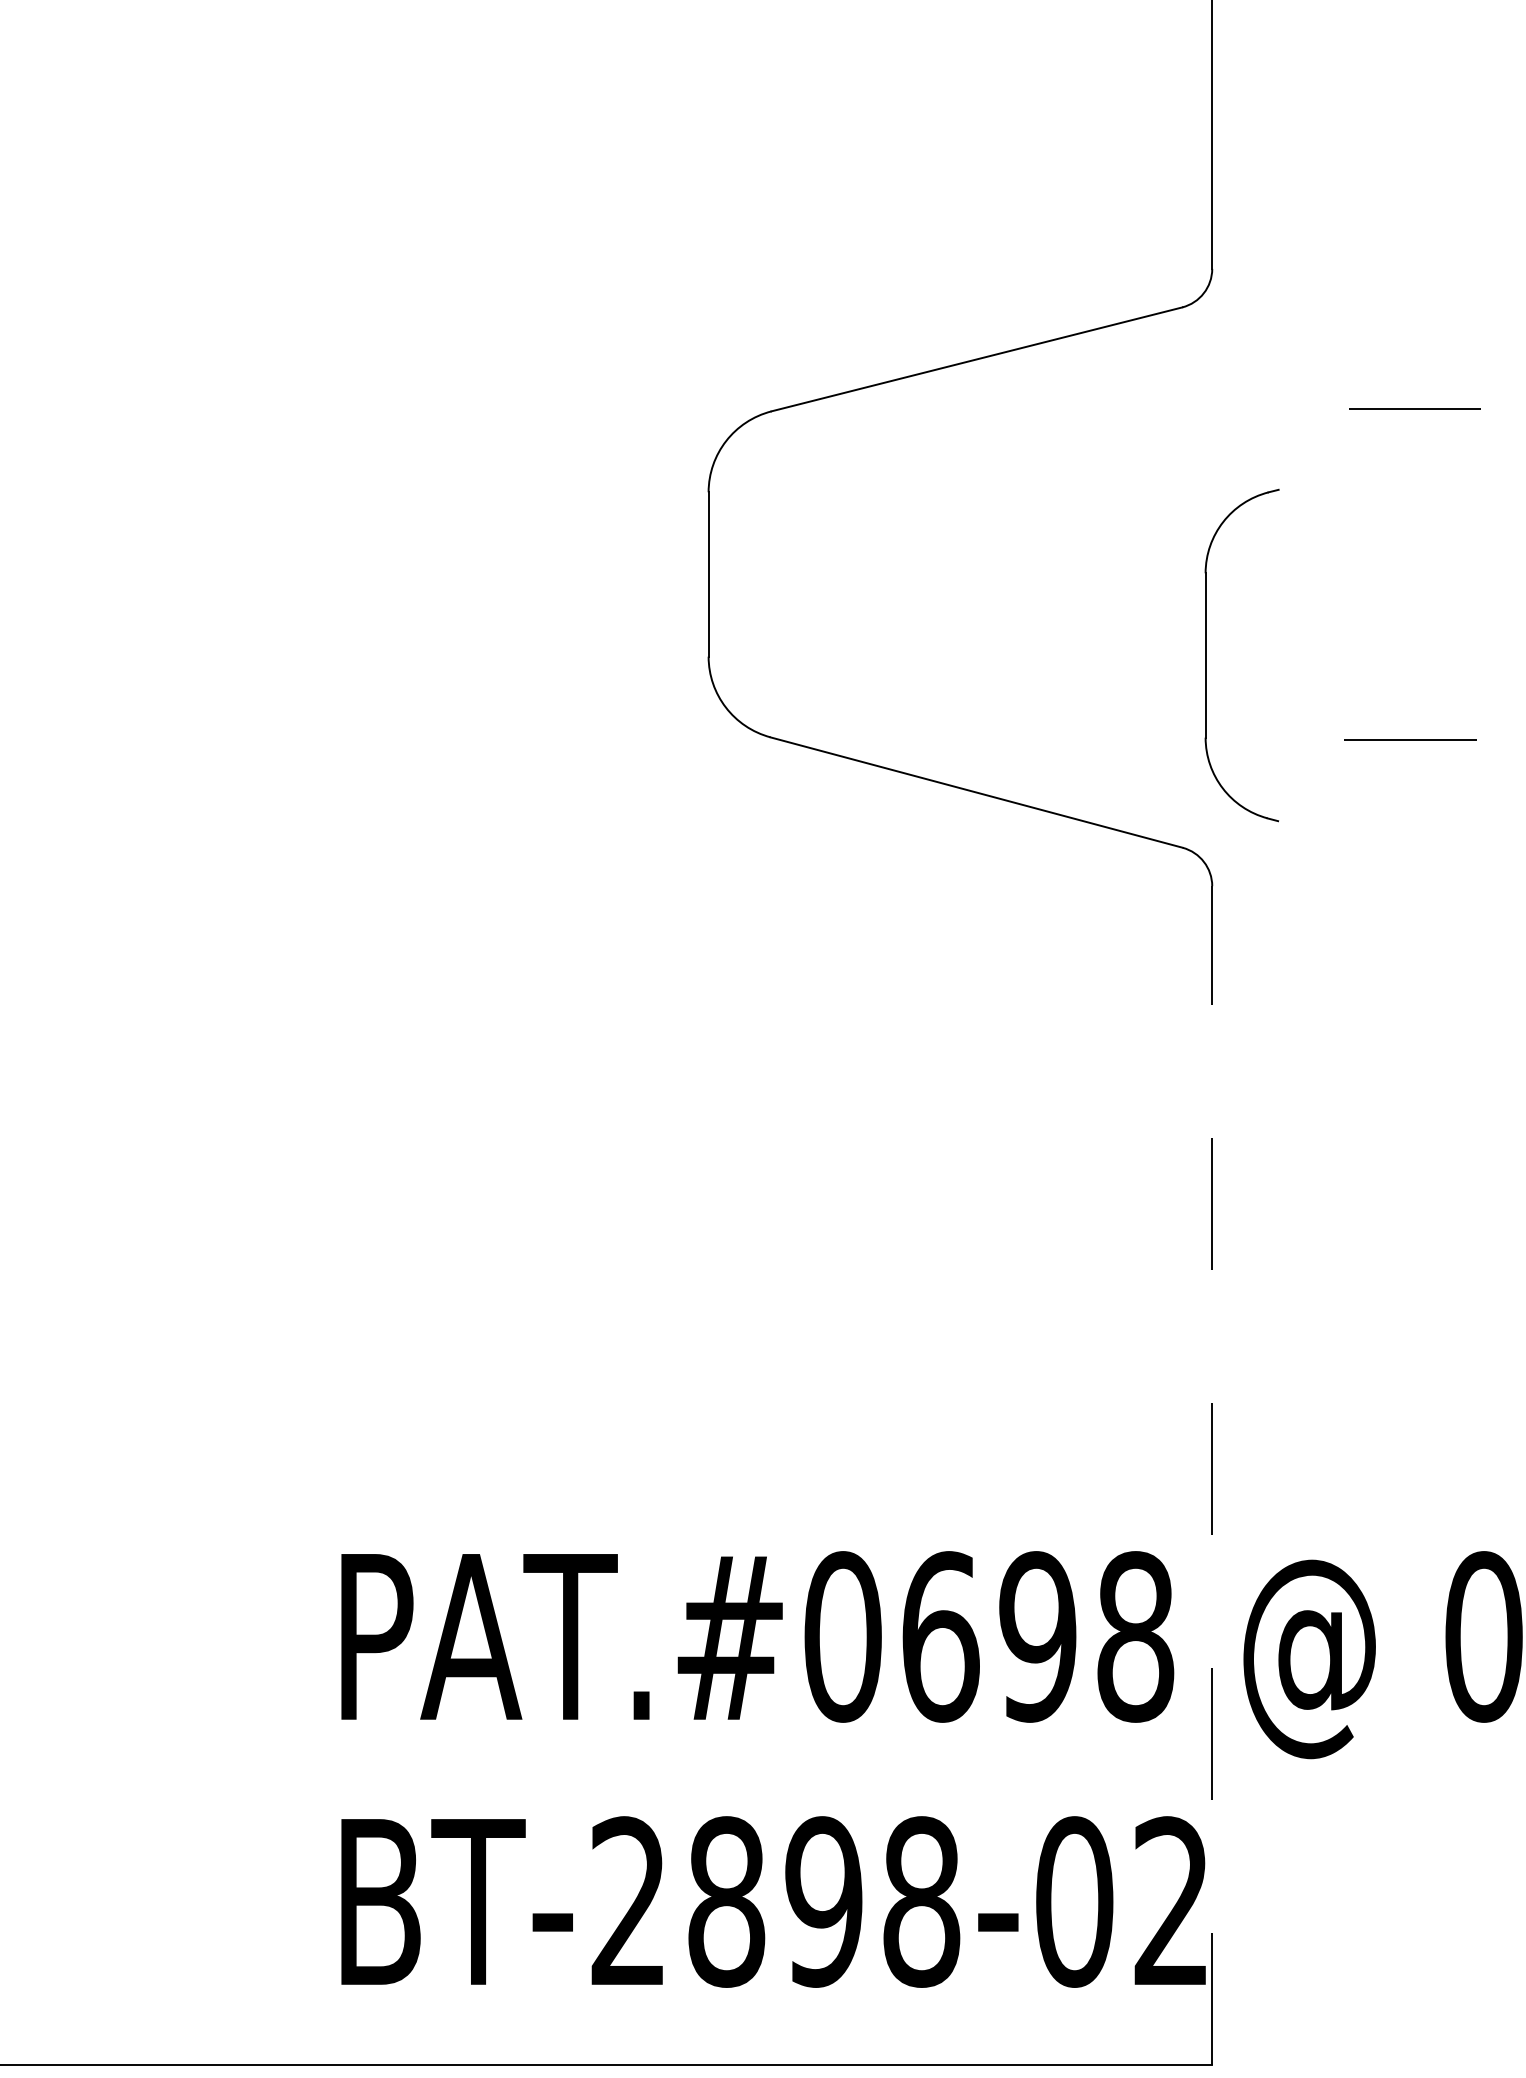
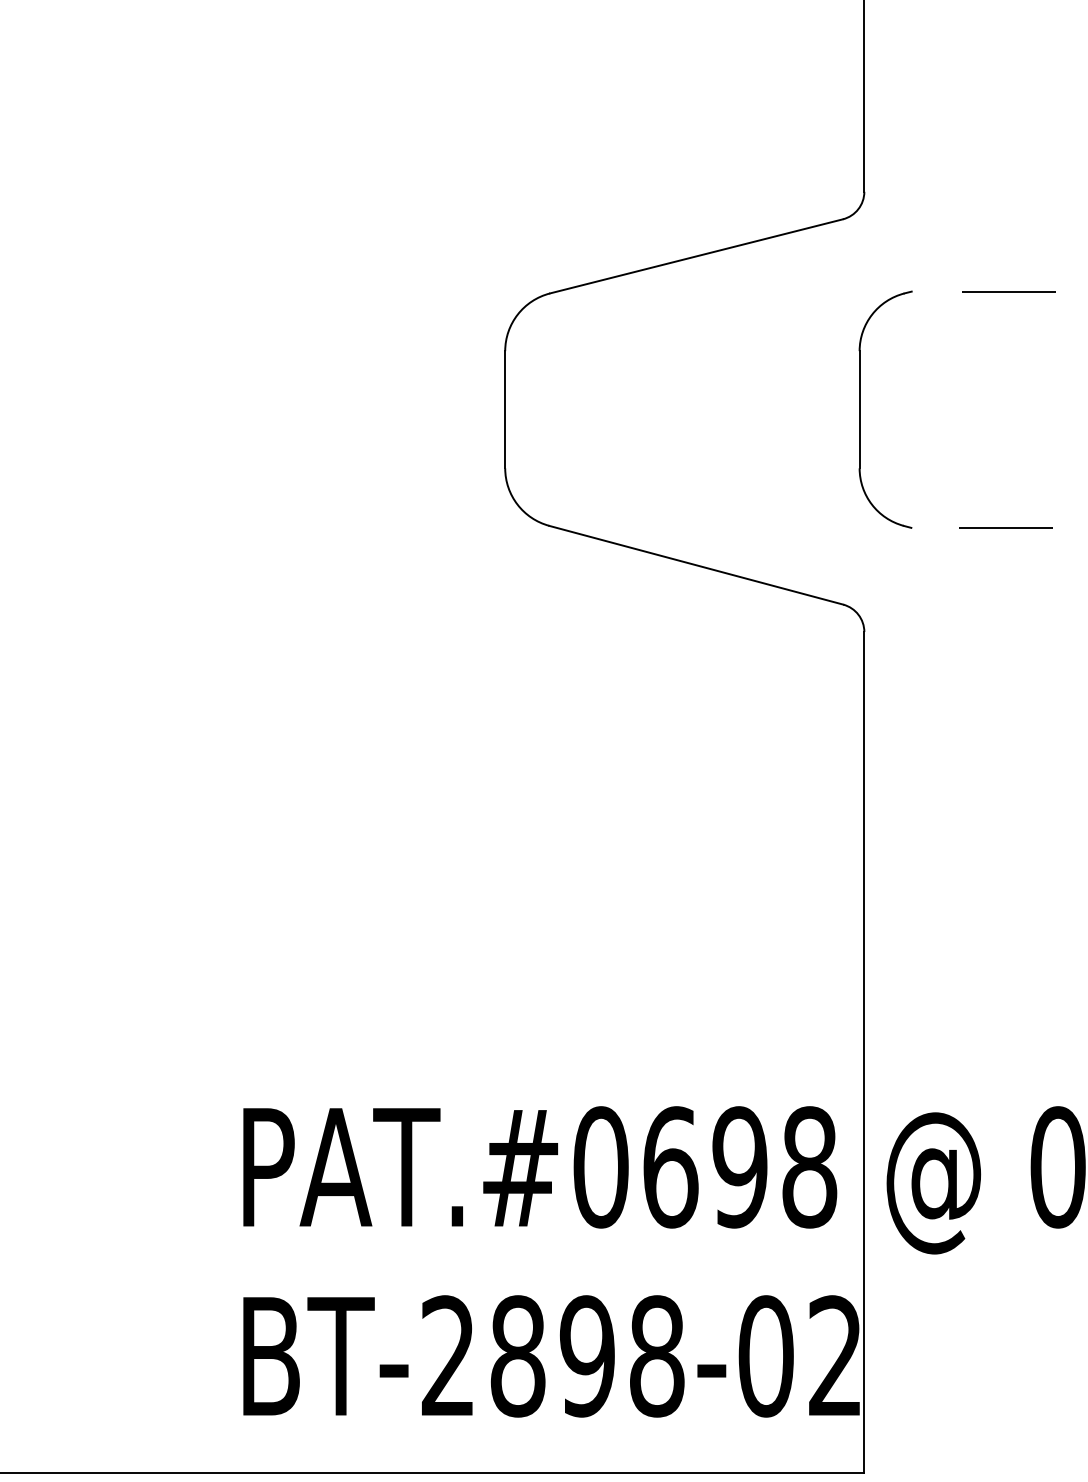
part: (1206, 655) -> (860, 409), moved
line: (1212, 1475) -> (864, 1052), dashed -> solid

